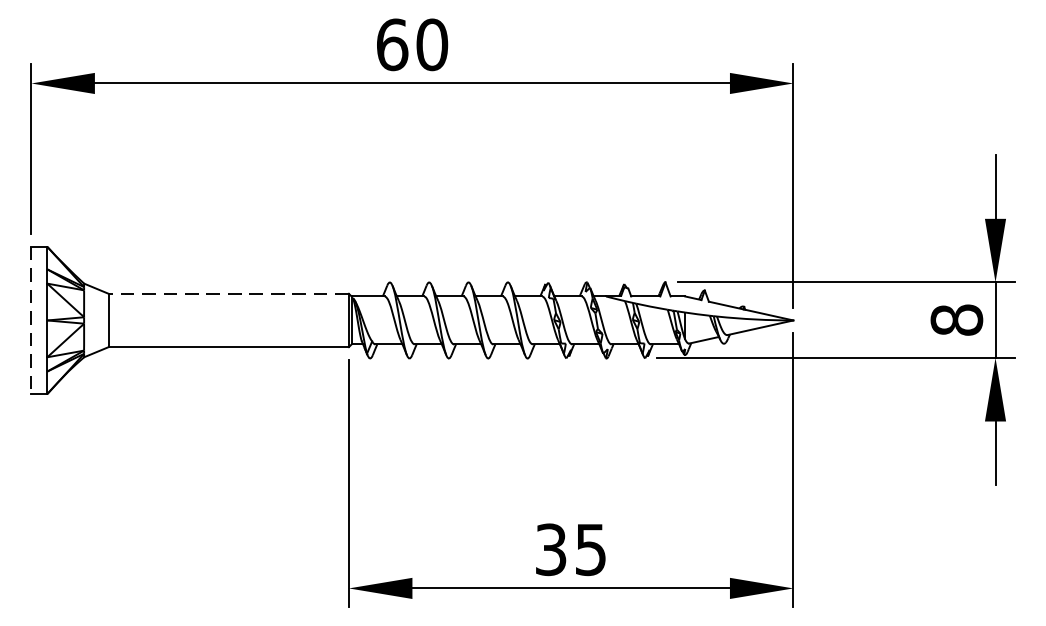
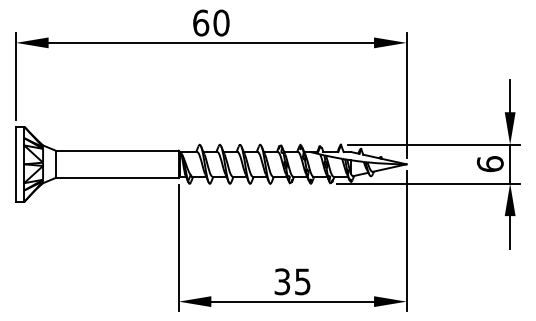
line: (229, 293) -> (117, 150), dashed -> solid
line: (32, 320) -> (16, 164), dashed -> solid
text: (957, 320) -> (490, 164), 8 -> 6

